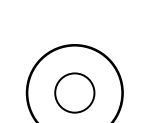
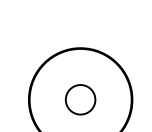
circle: (74, 92) -> (80, 99), size x0.7

